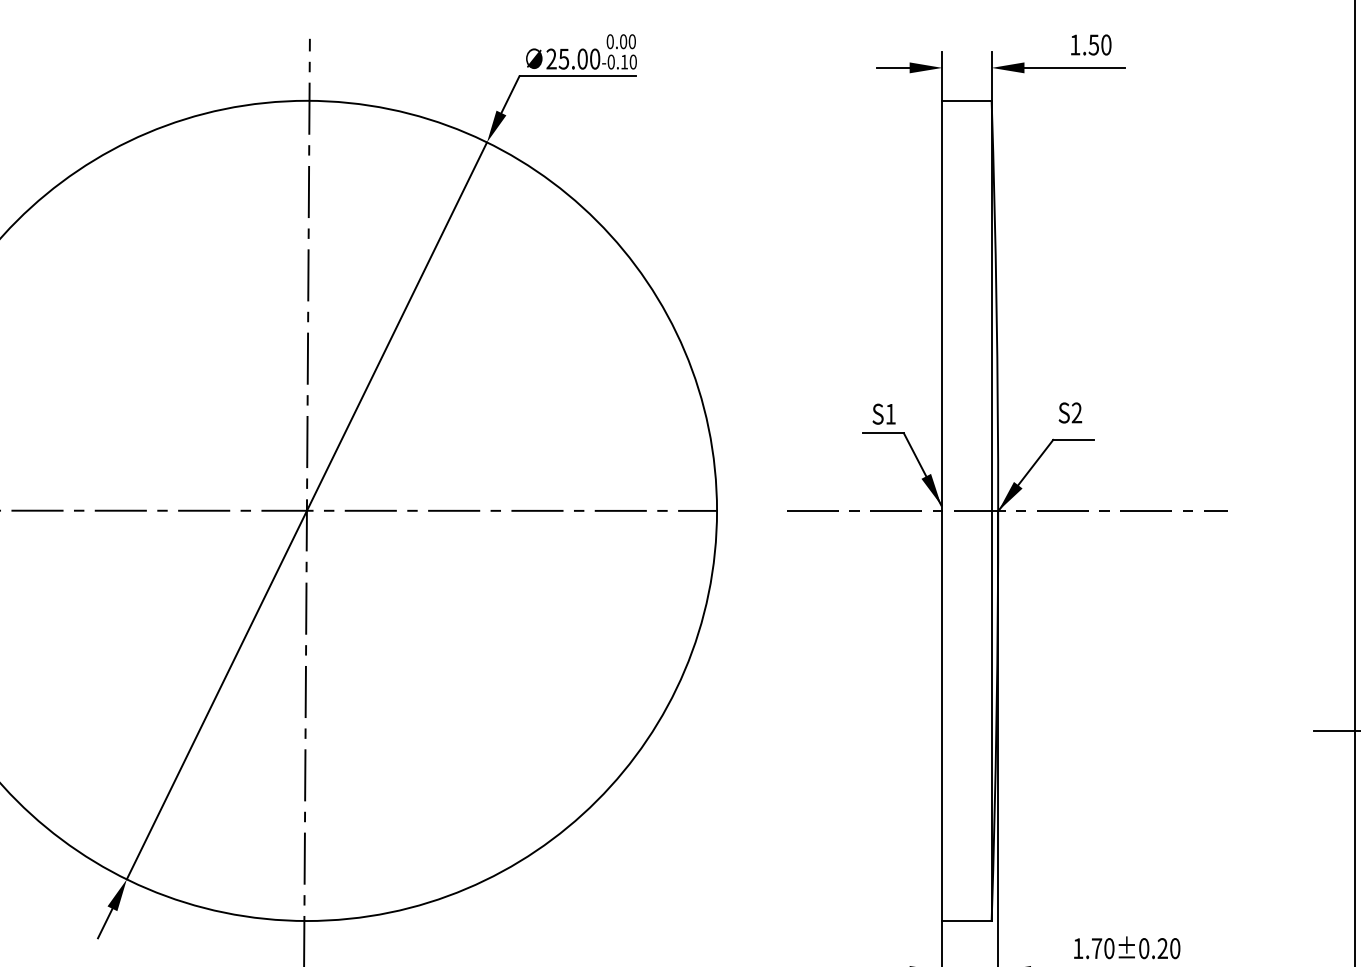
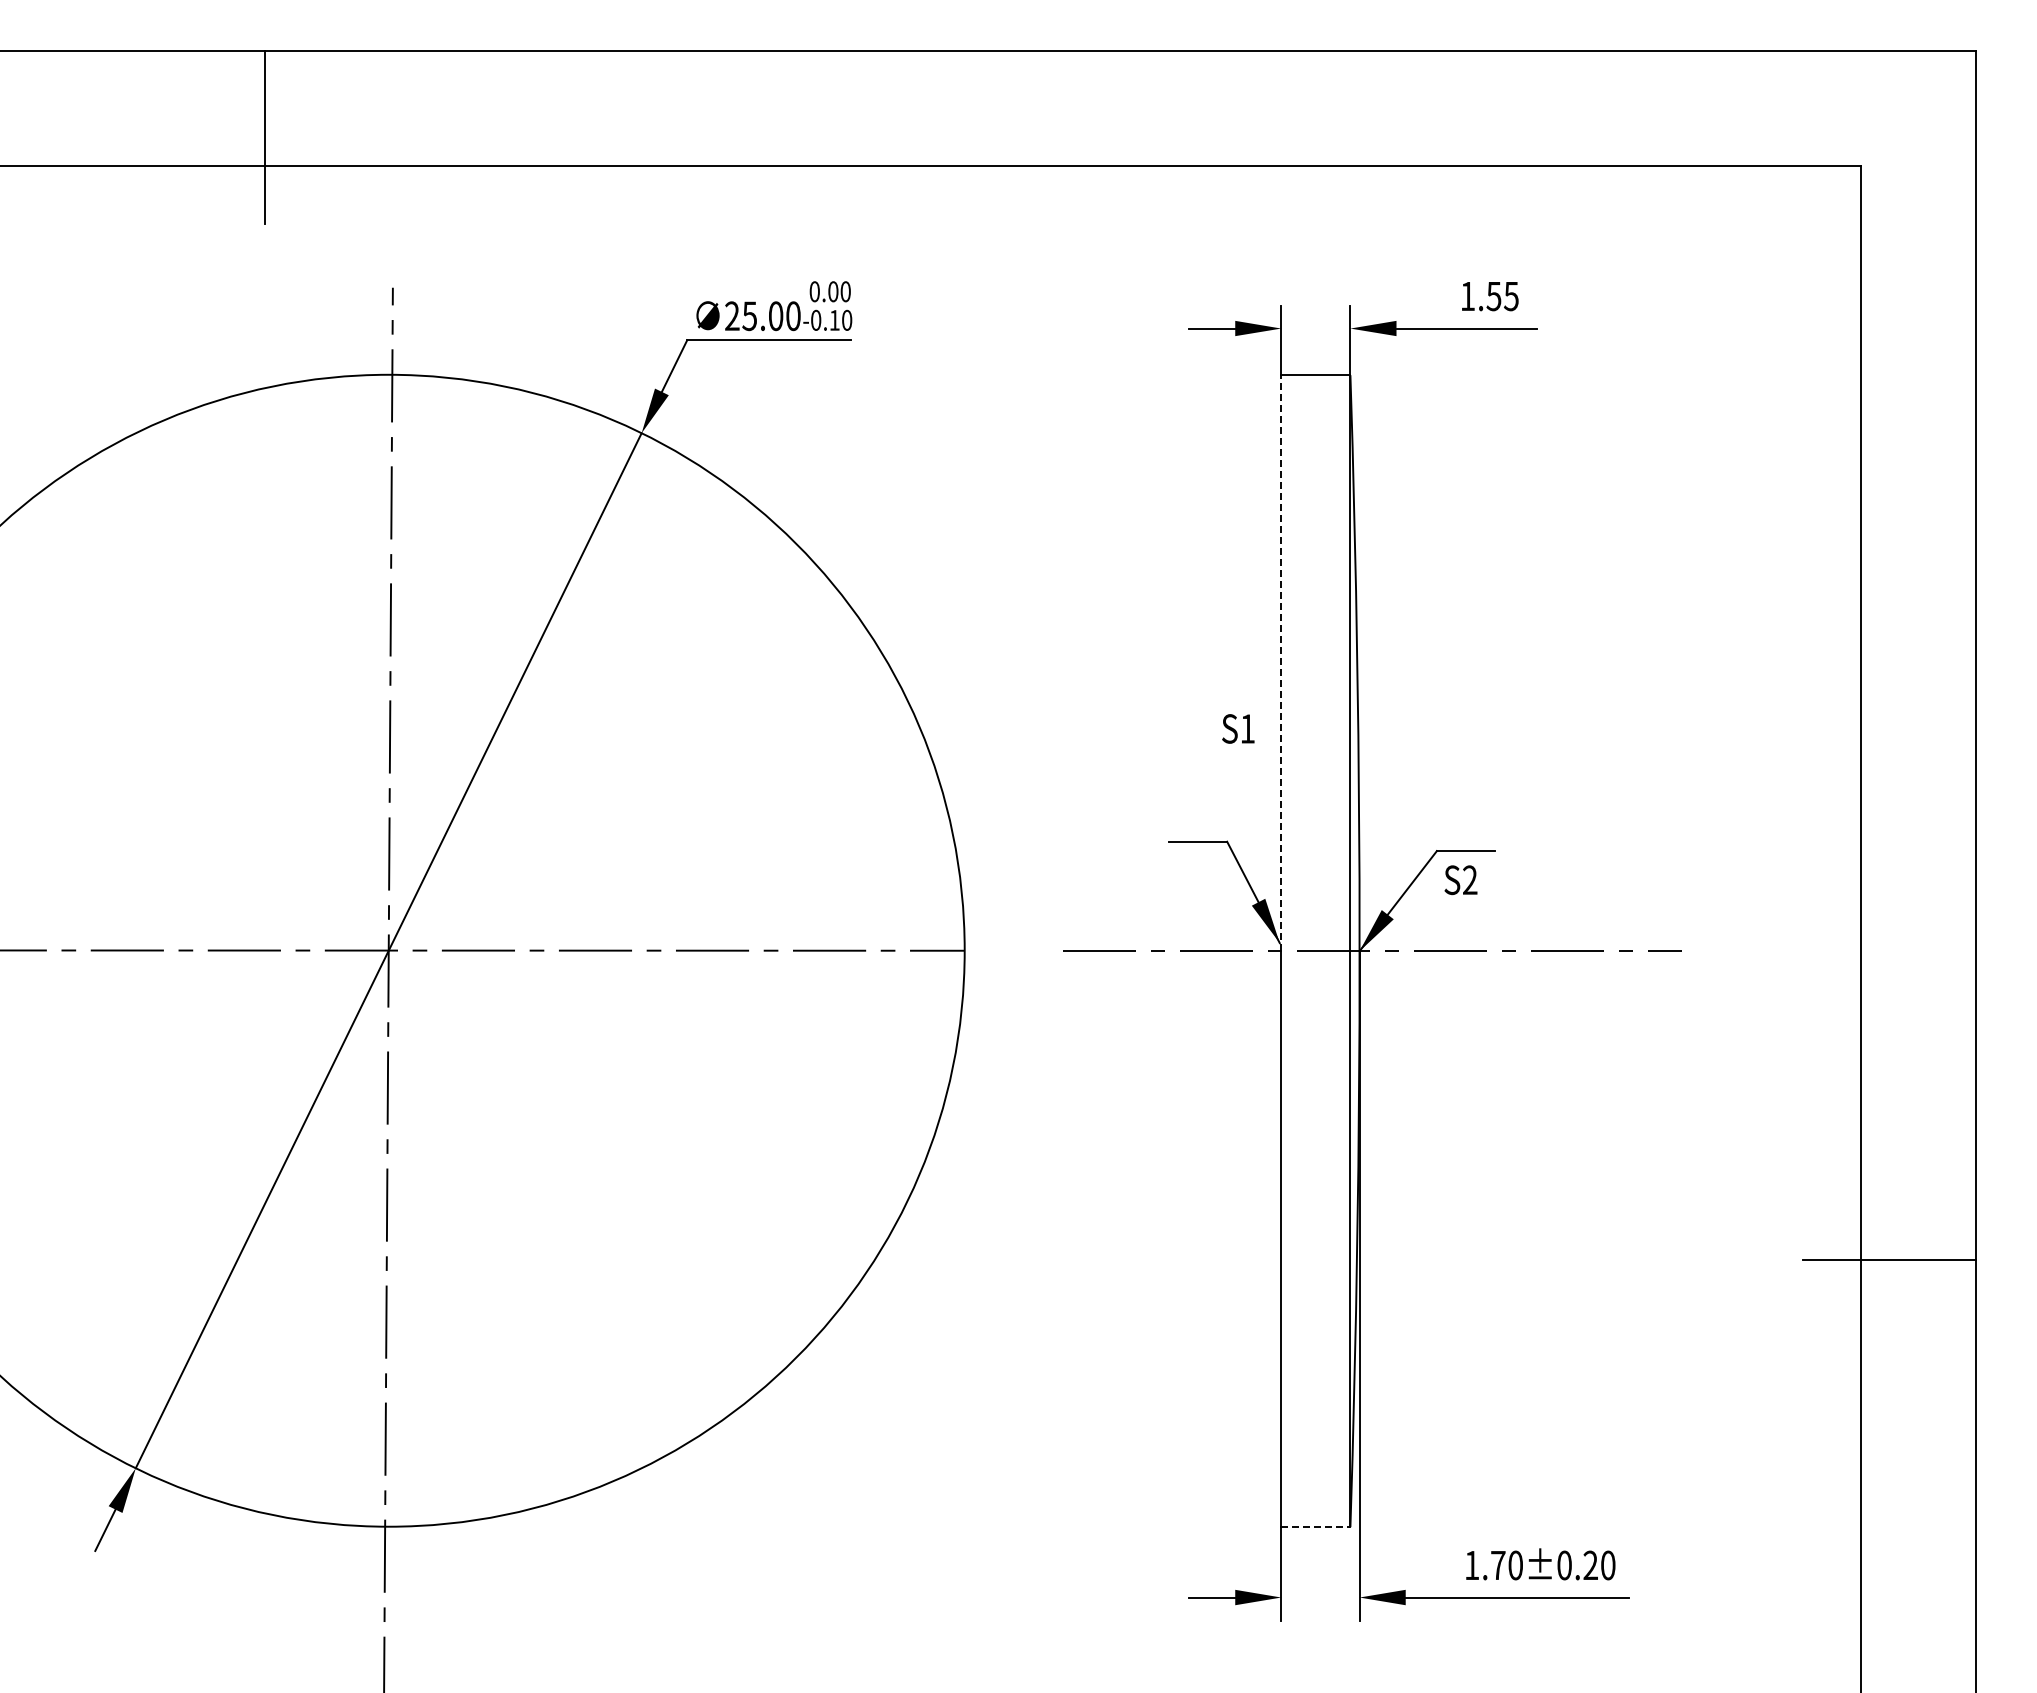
text: (1106, 45) -> (1511, 296), 1.50 -> 1.55
line: (942, 306) -> (1281, 663), solid -> dashed
text: (884, 413) -> (1238, 728), moved
text: (1070, 413) -> (1460, 880), moved
line: (966, 921) -> (1315, 1527), solid -> dashed

